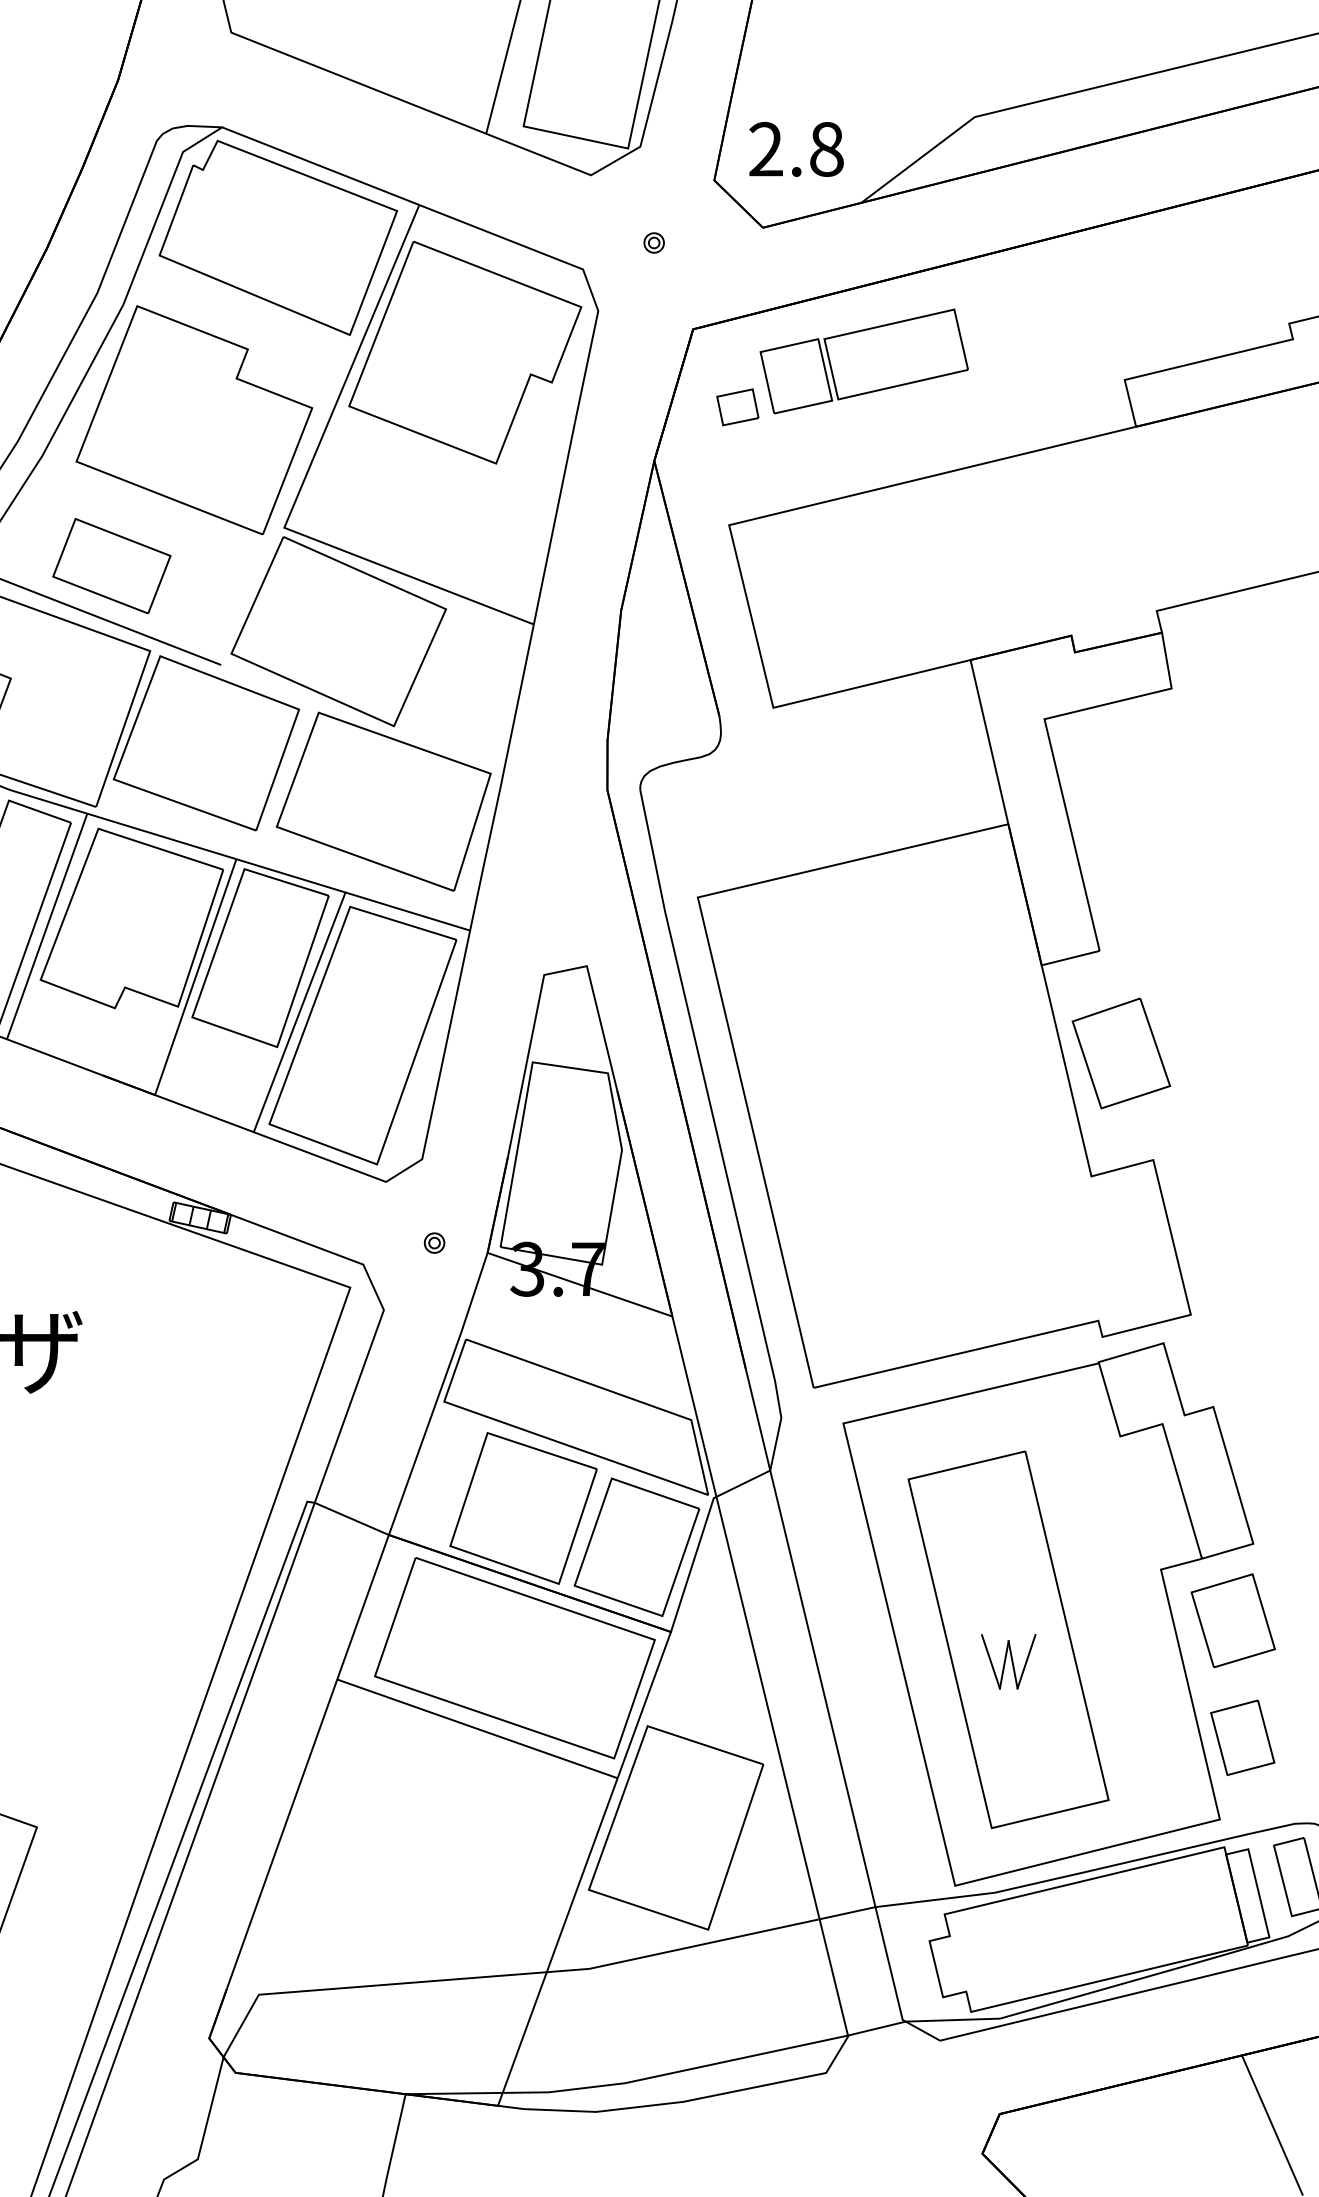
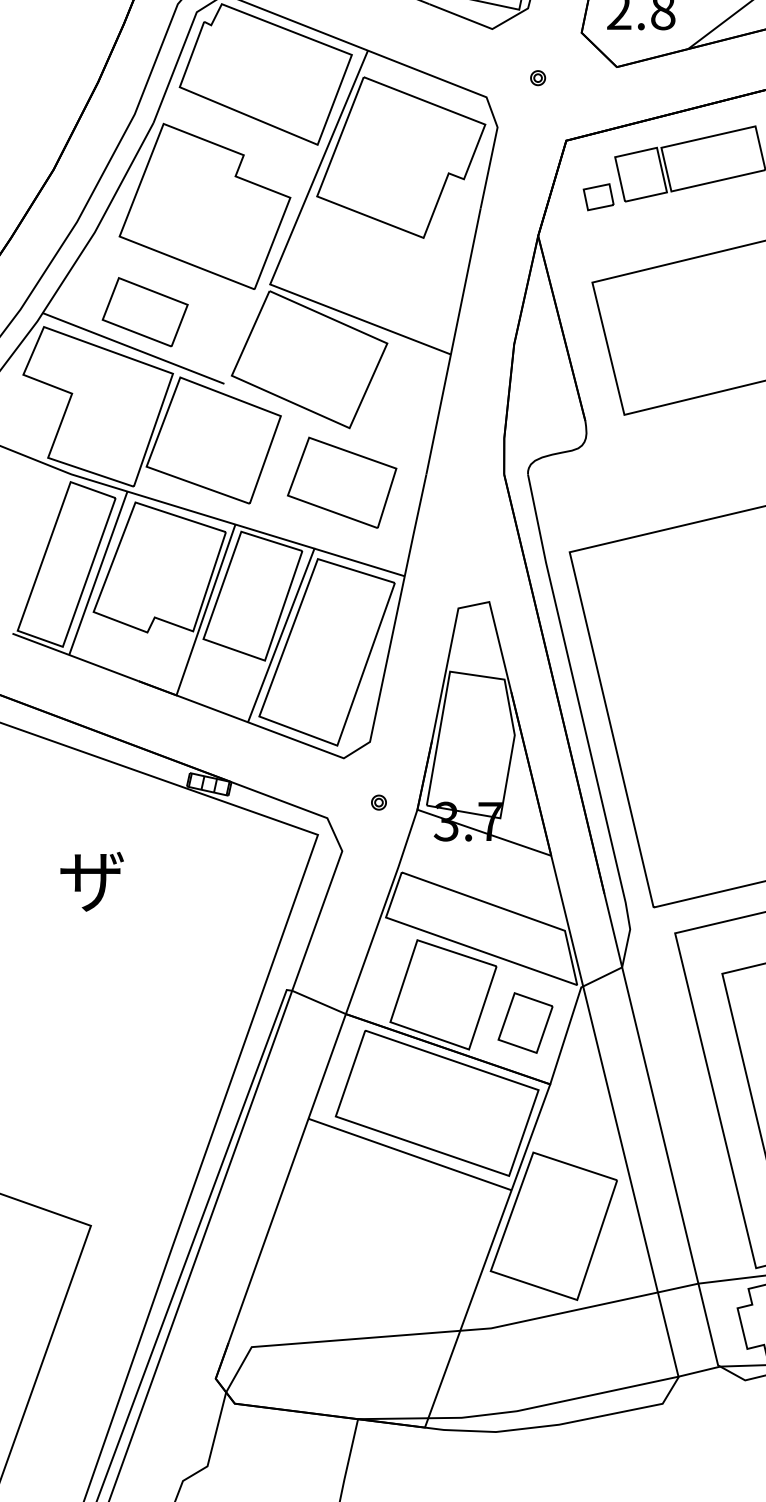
part: (383, 801) -> (342, 482), size x0.7
part: (636, 1547) -> (525, 1023), size x0.6

